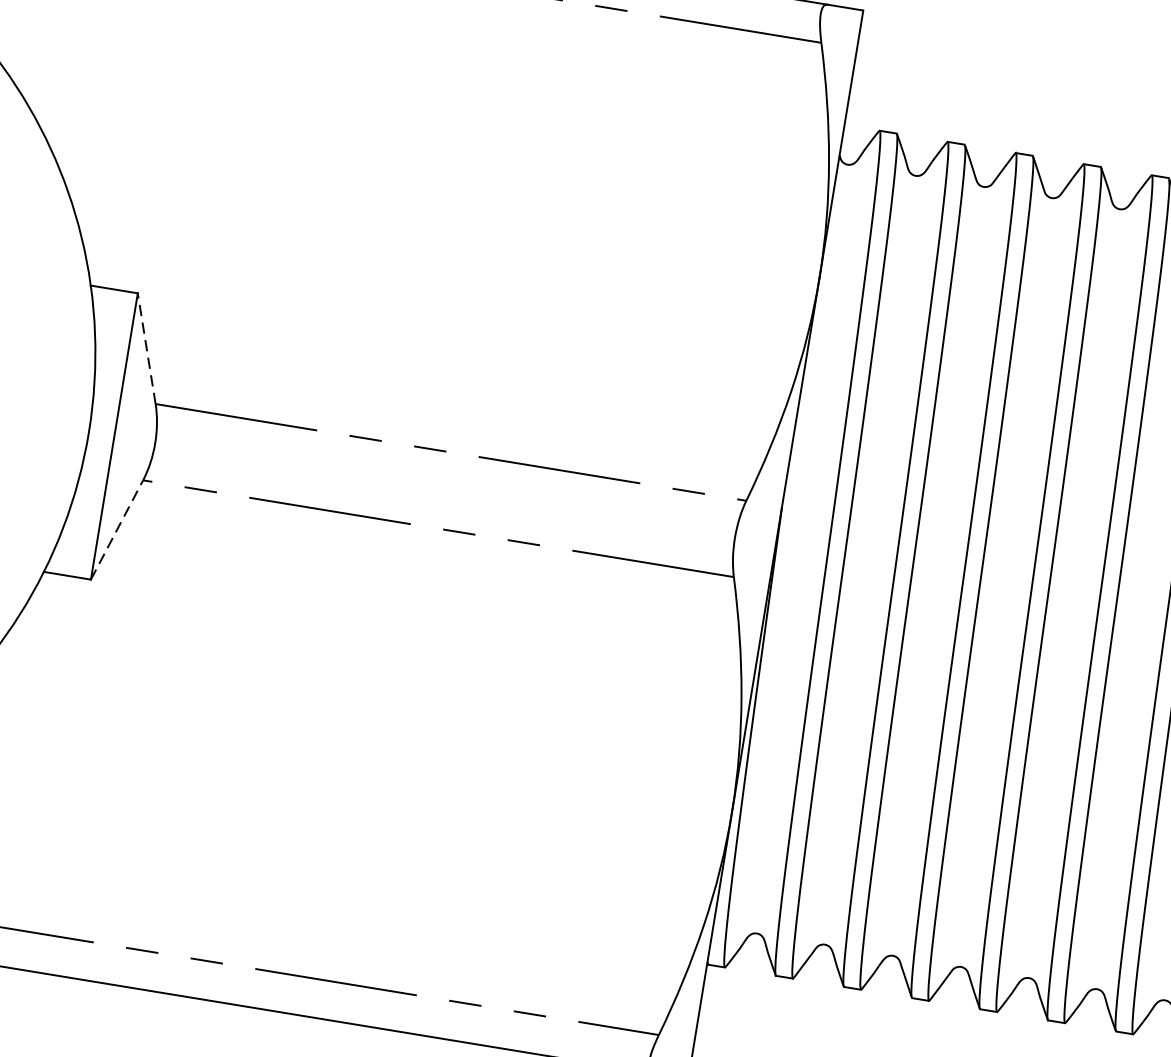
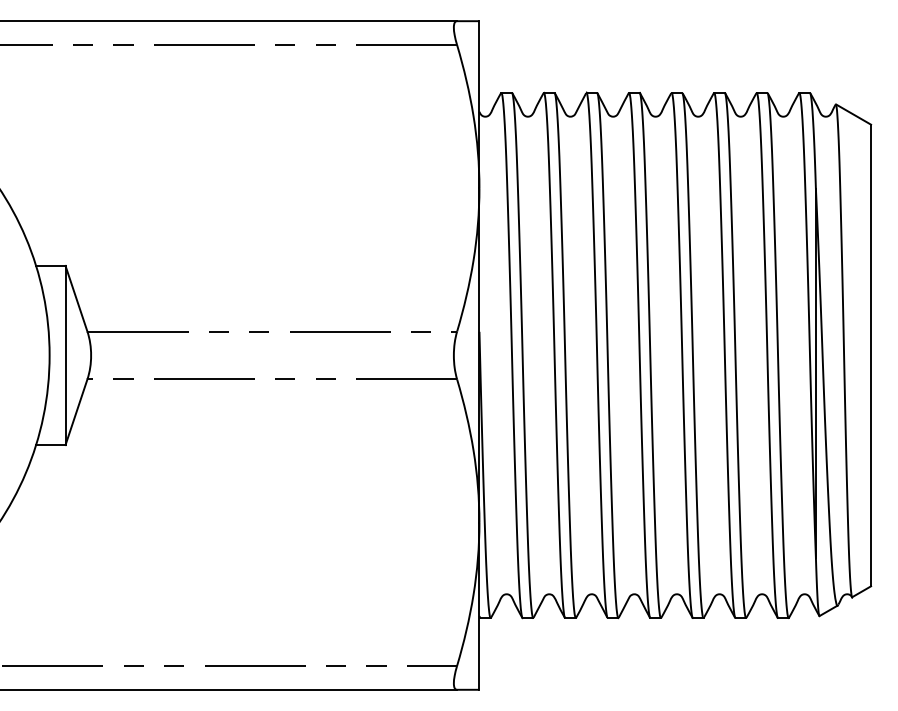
line: (146, 348) -> (76, 298), dashed -> solid
line: (116, 530) -> (76, 412), dashed -> solid

